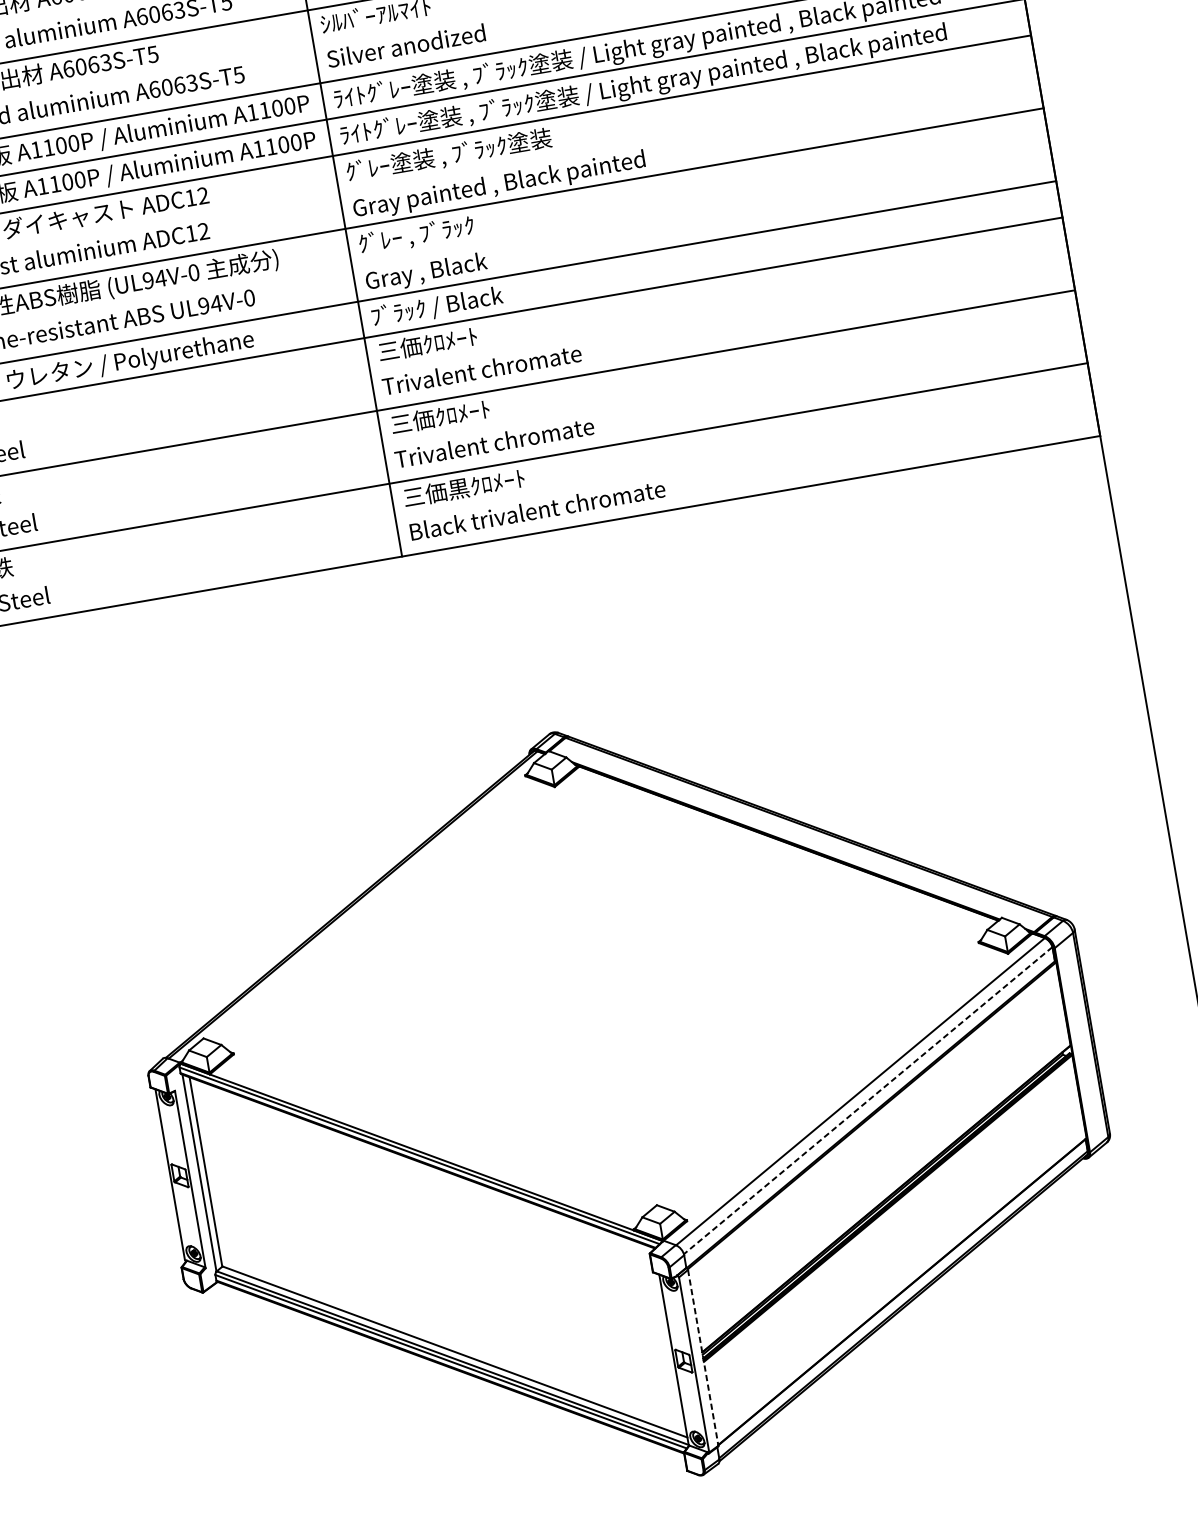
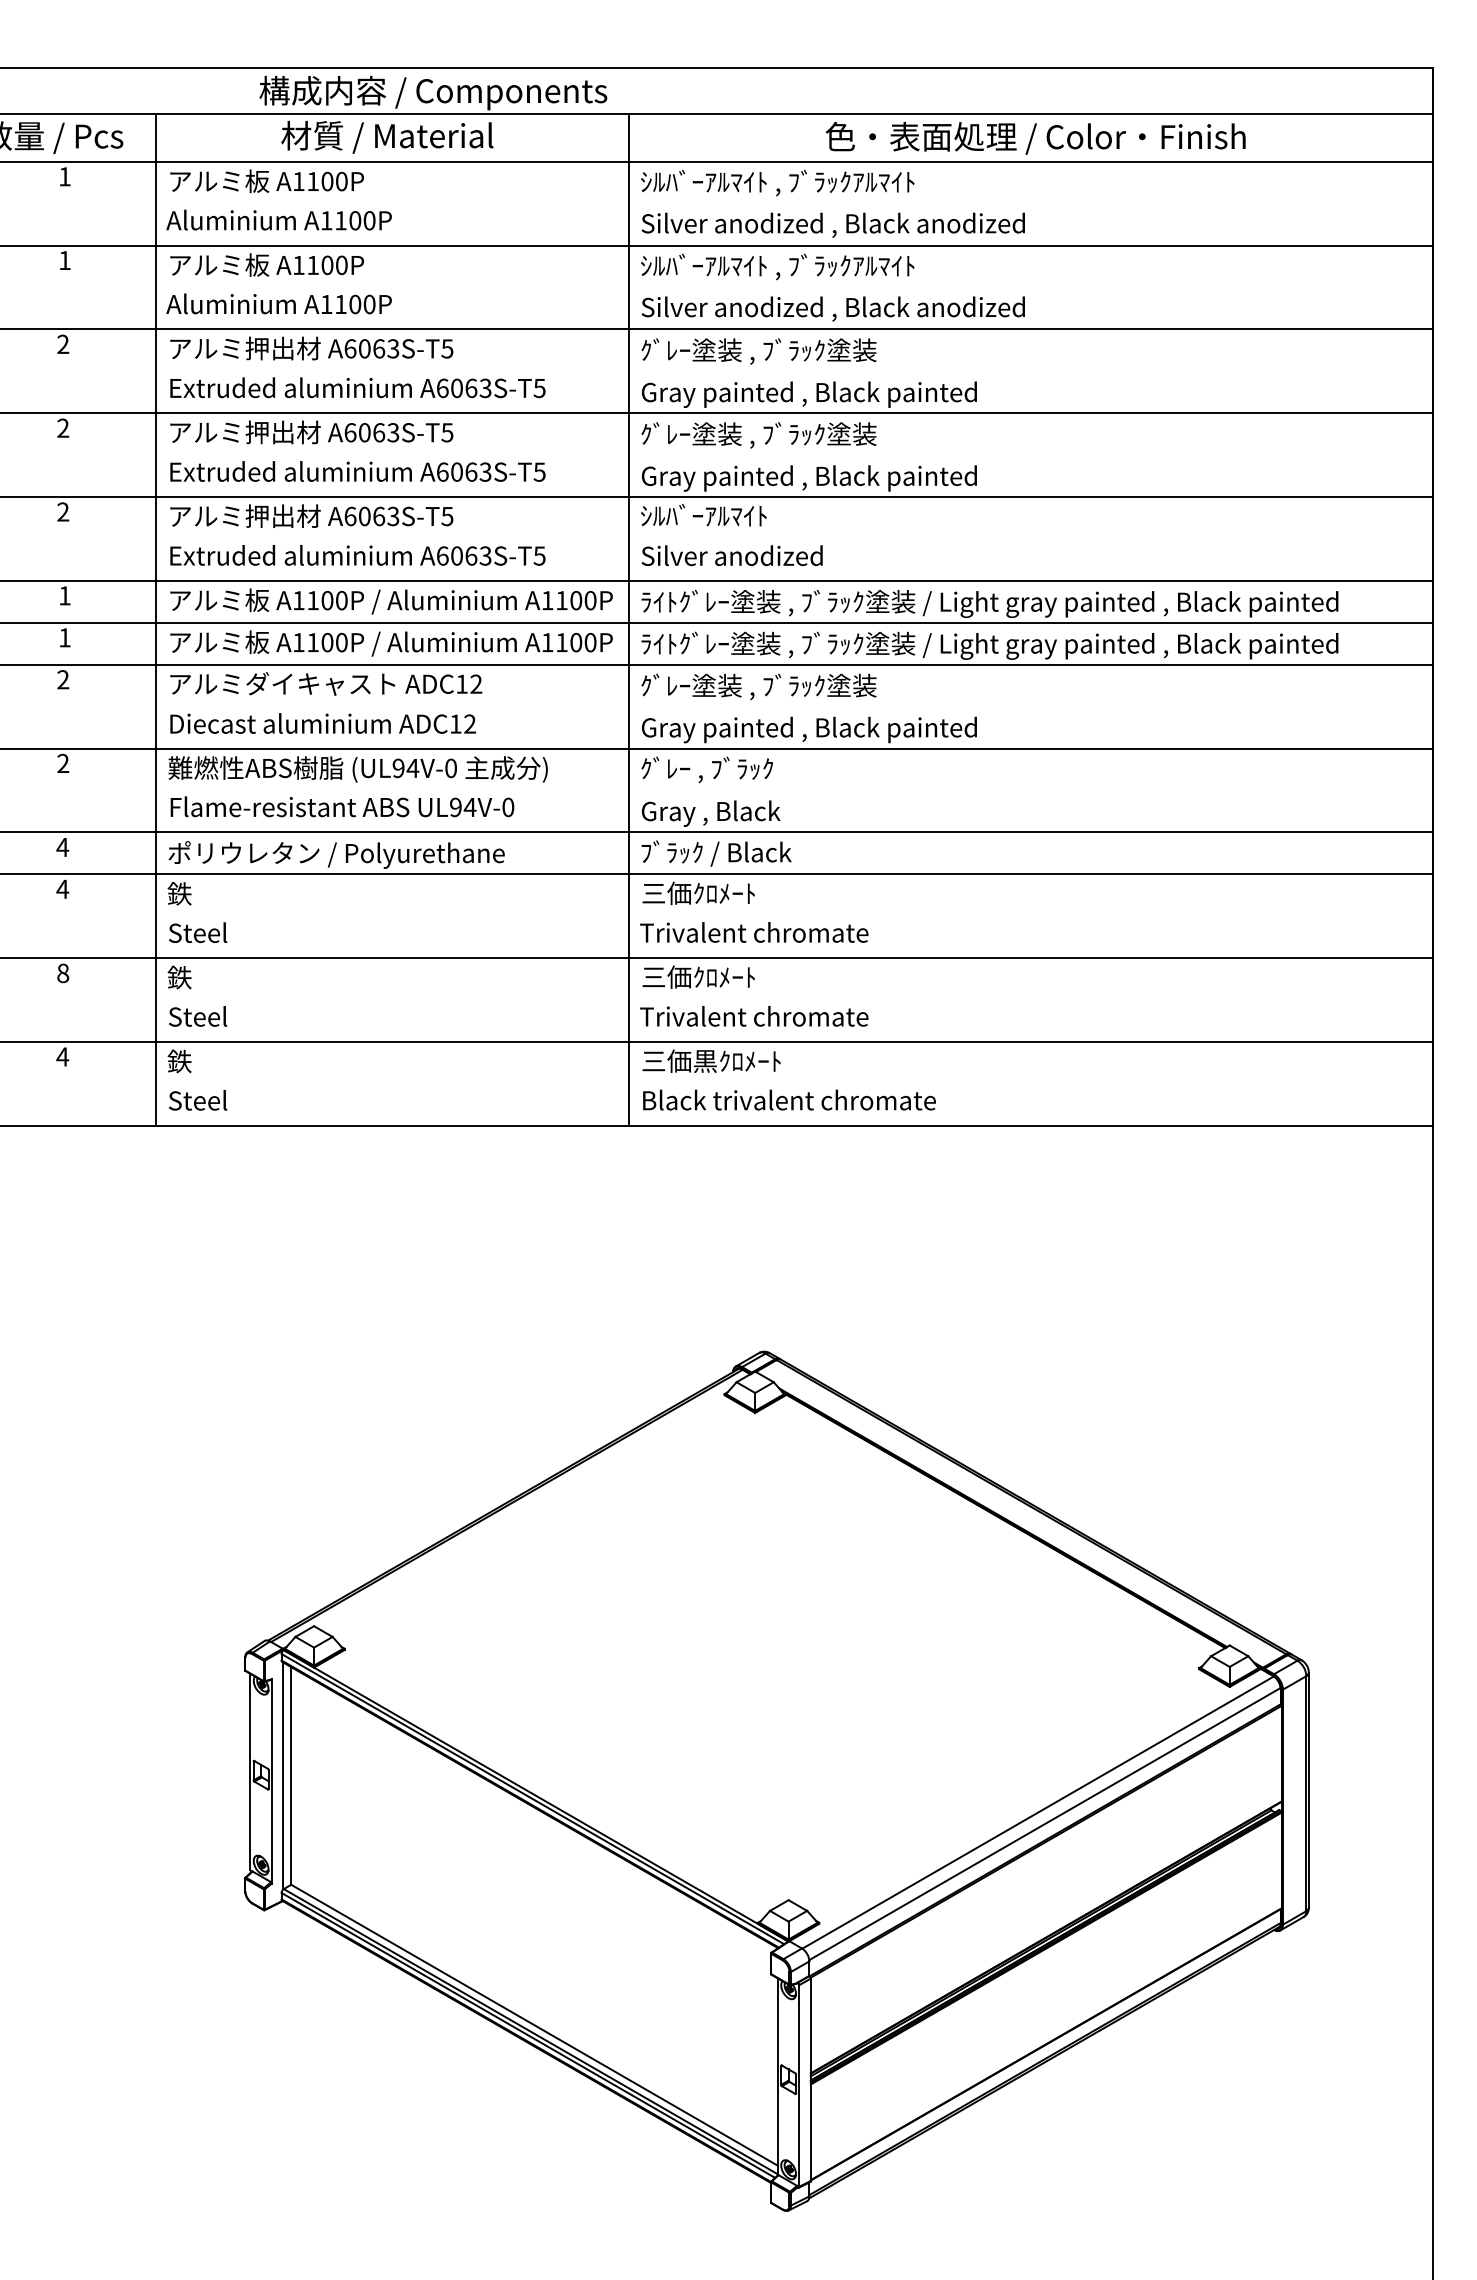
line: (867, 1101) -> (1044, 1824), dashed -> solid
line: (703, 1358) -> (810, 2080), dashed -> solid

